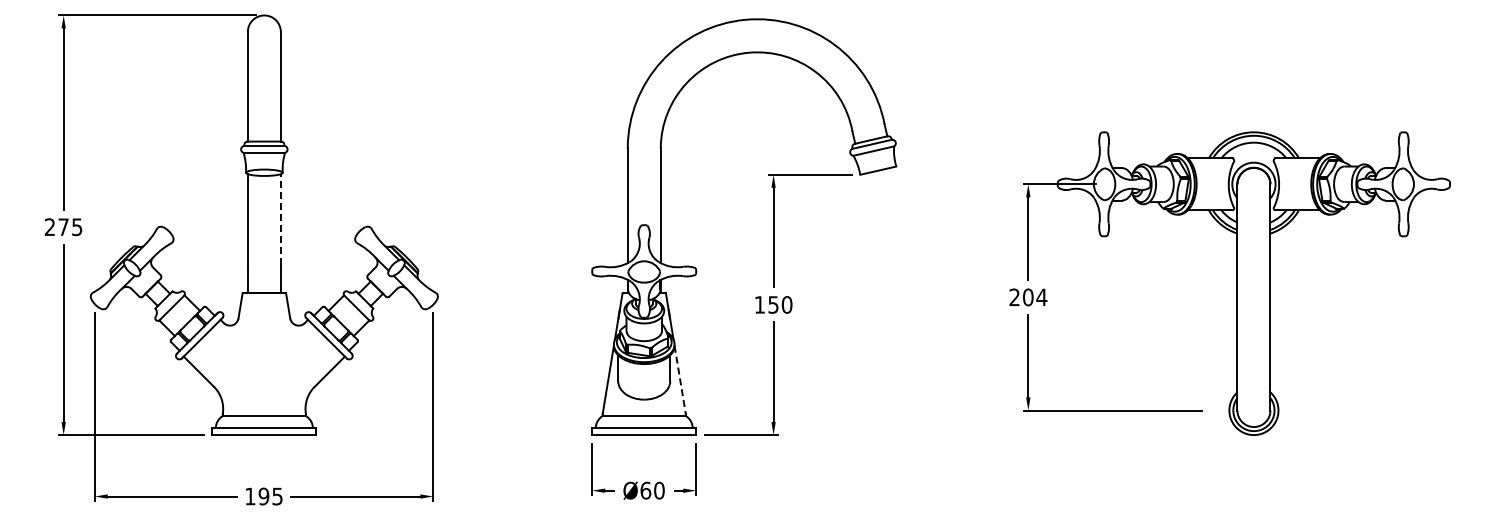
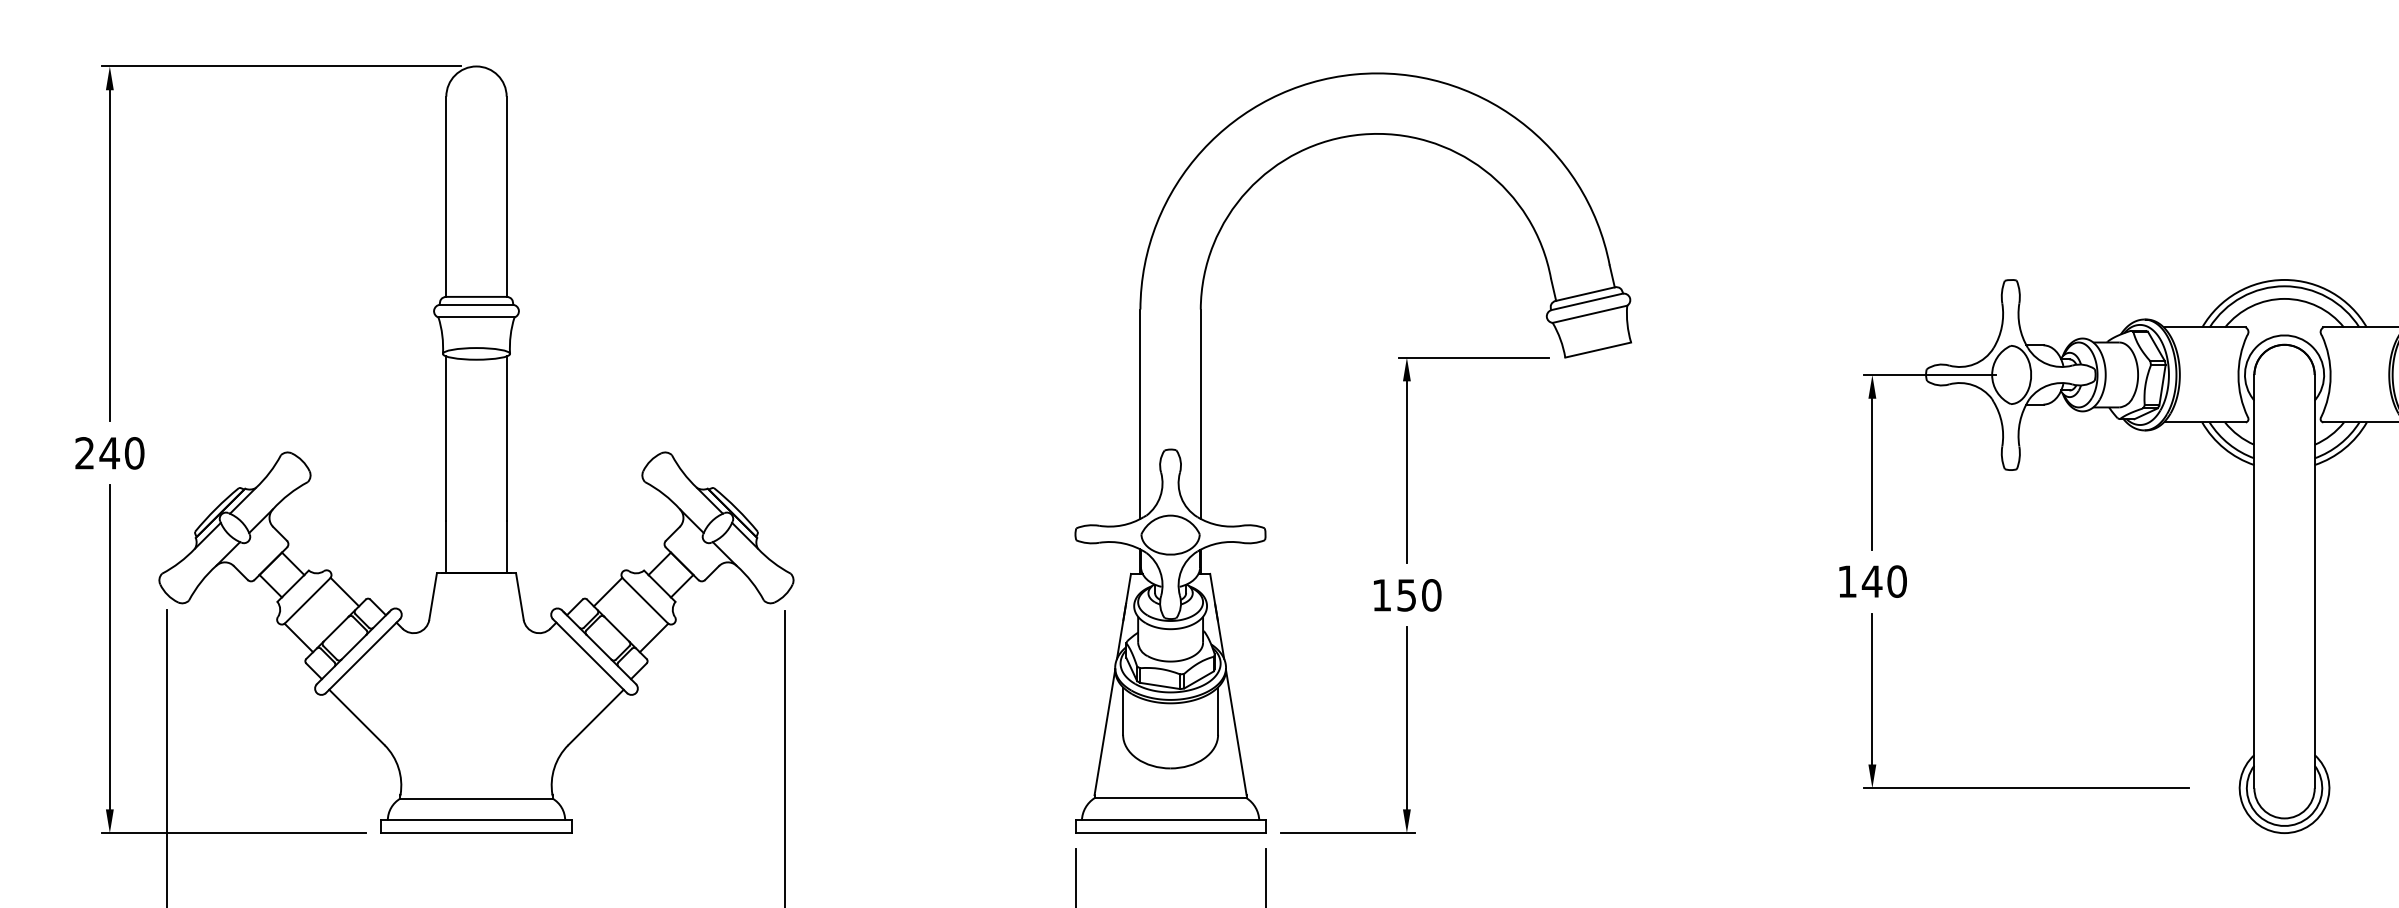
line: (280, 218) -> (505, 437), dashed -> solid
text: (70, 227) -> (122, 453), 275 -> 240
text: (1028, 297) -> (1872, 581), 204 -> 140
line: (680, 380) -> (1236, 733), dashed -> solid

